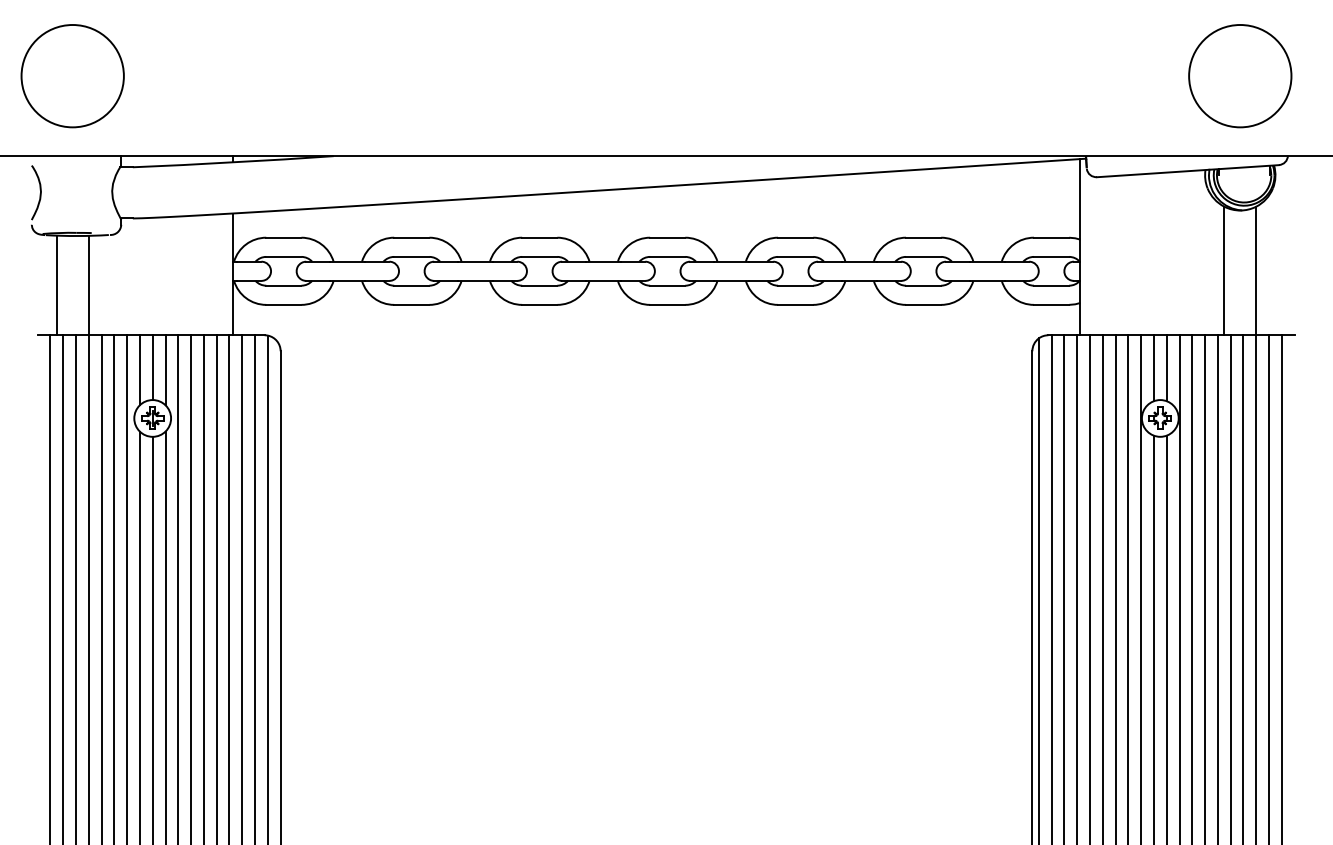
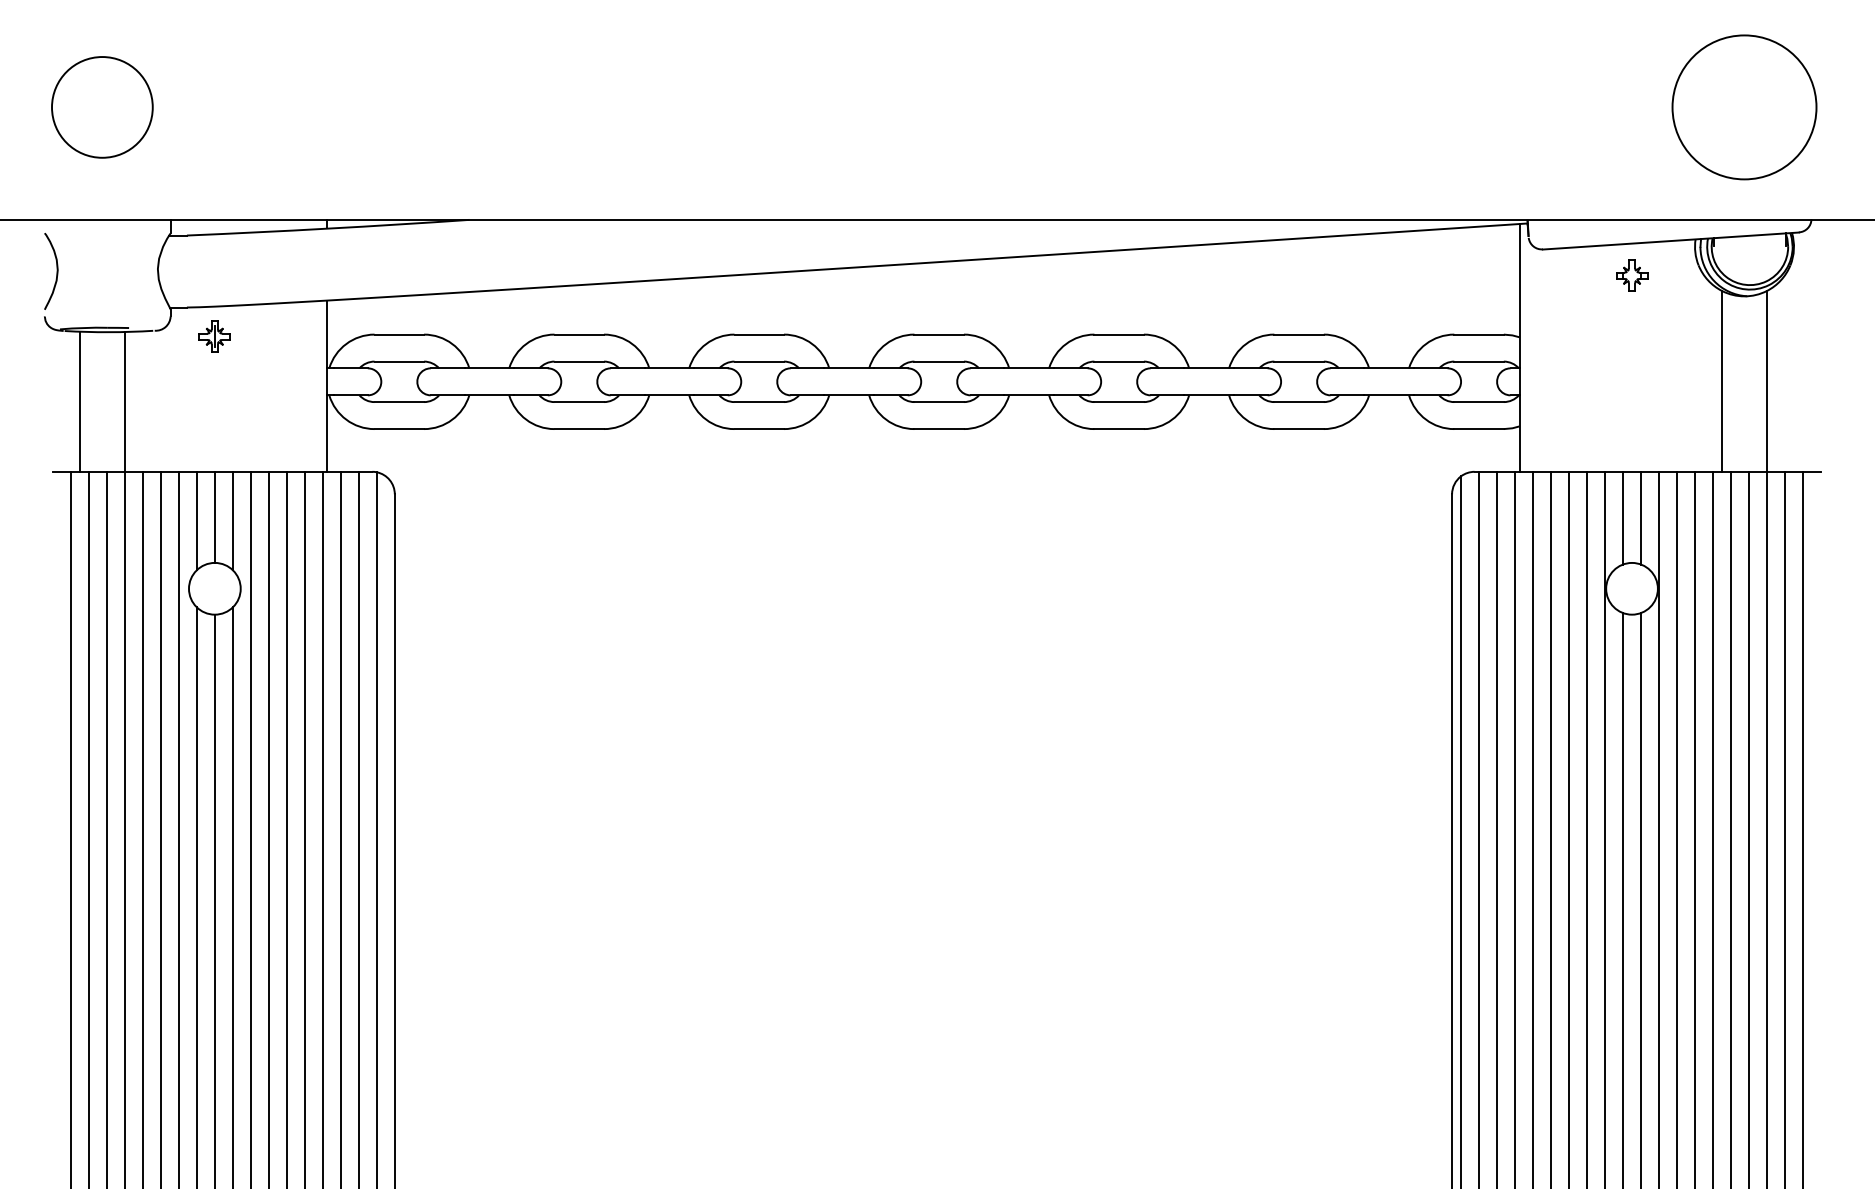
circle: (72, 76) -> (102, 107), size x0.7
part: (152, 418) -> (214, 336), moved
part: (1160, 418) -> (1632, 275), moved

